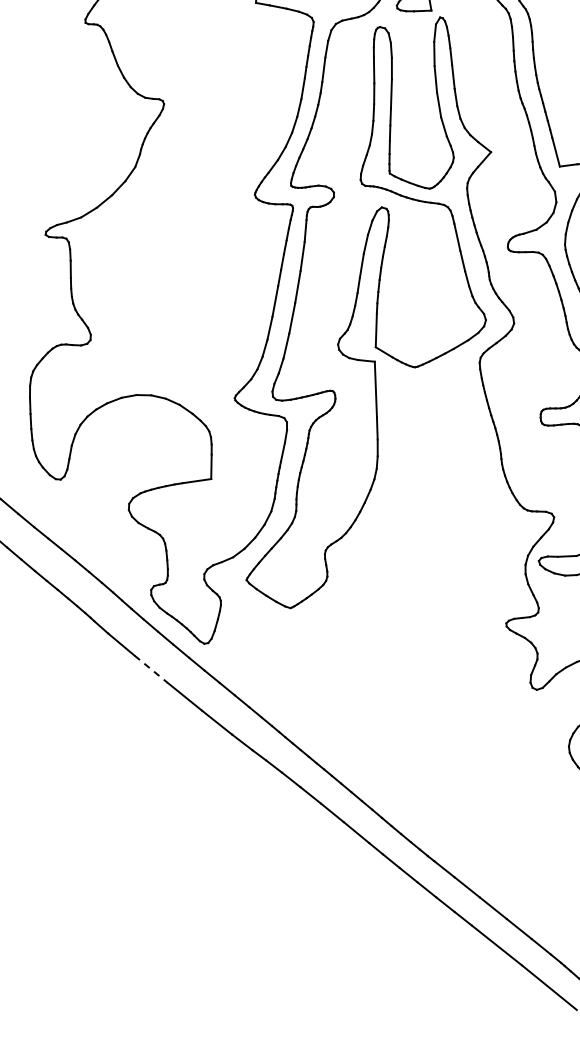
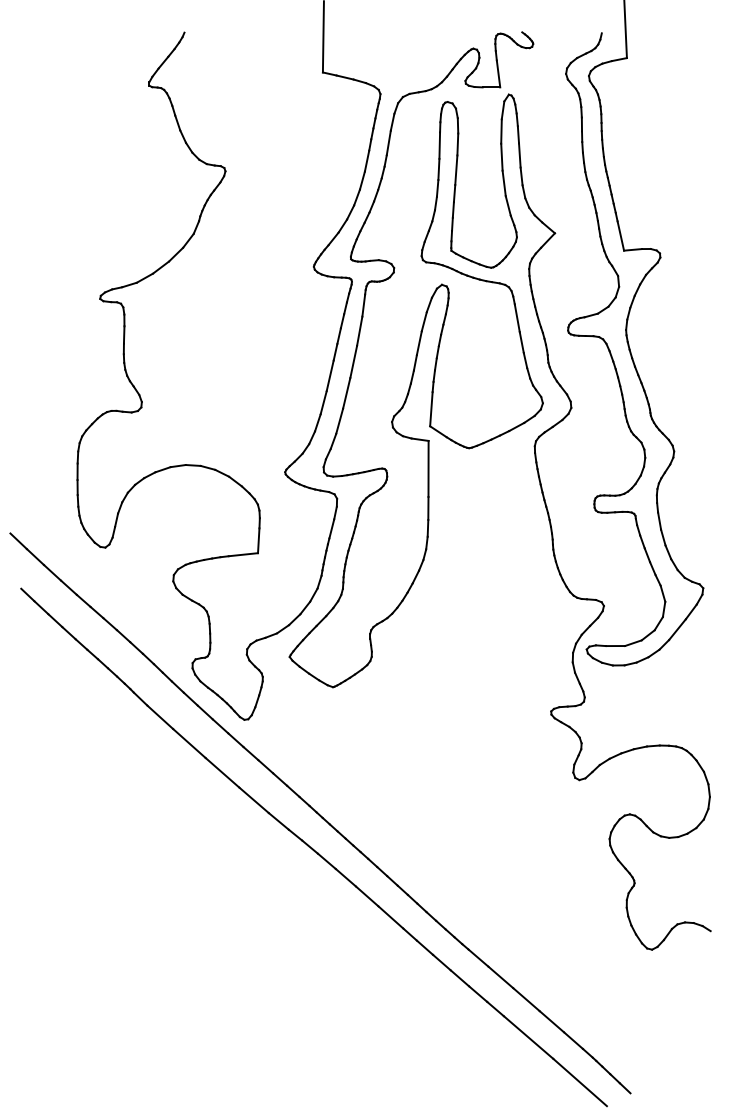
line: (151, 669) -> (189, 743), dashed -> solid

